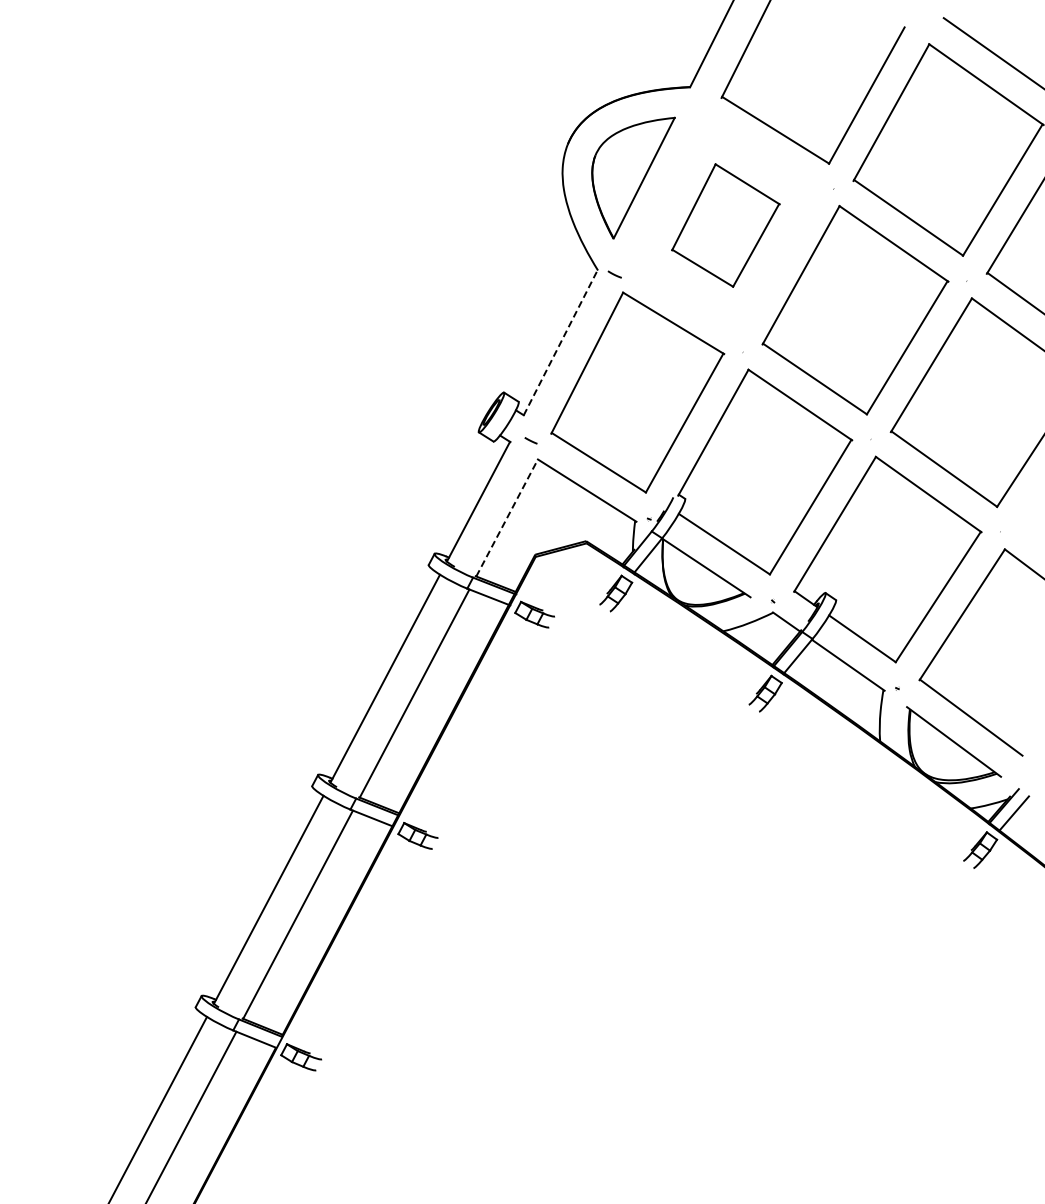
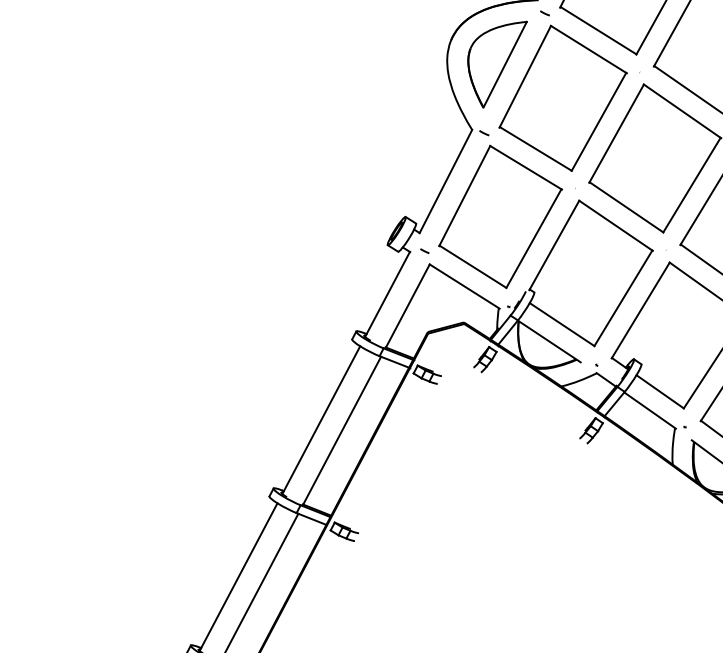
line: (700, 105) -> (545, 13), added
part: (725, 225) -> (562, 98), size x1.67
line: (560, 342) -> (445, 181), dashed -> solid
line: (507, 517) -> (408, 305), dashed -> solid

